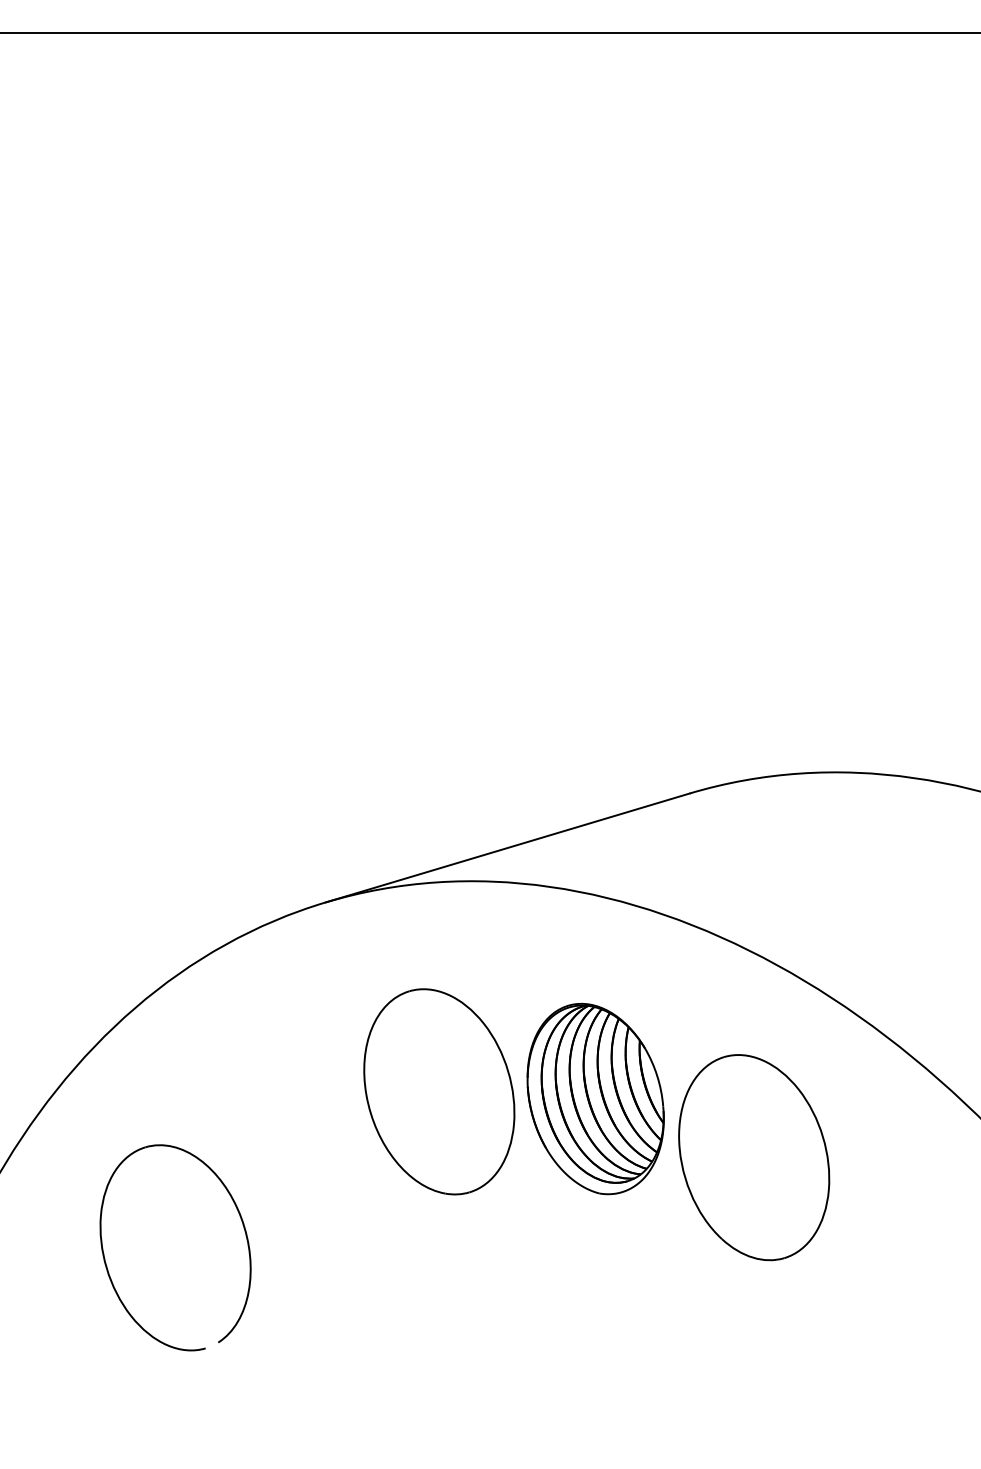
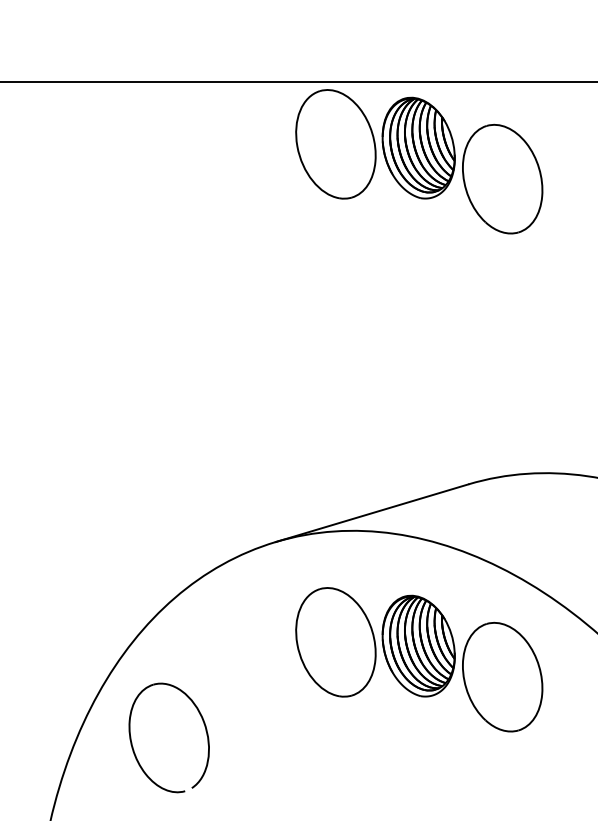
part: (597, 183) -> (419, 161), added
part: (108, 1263) -> (133, 746), moved

